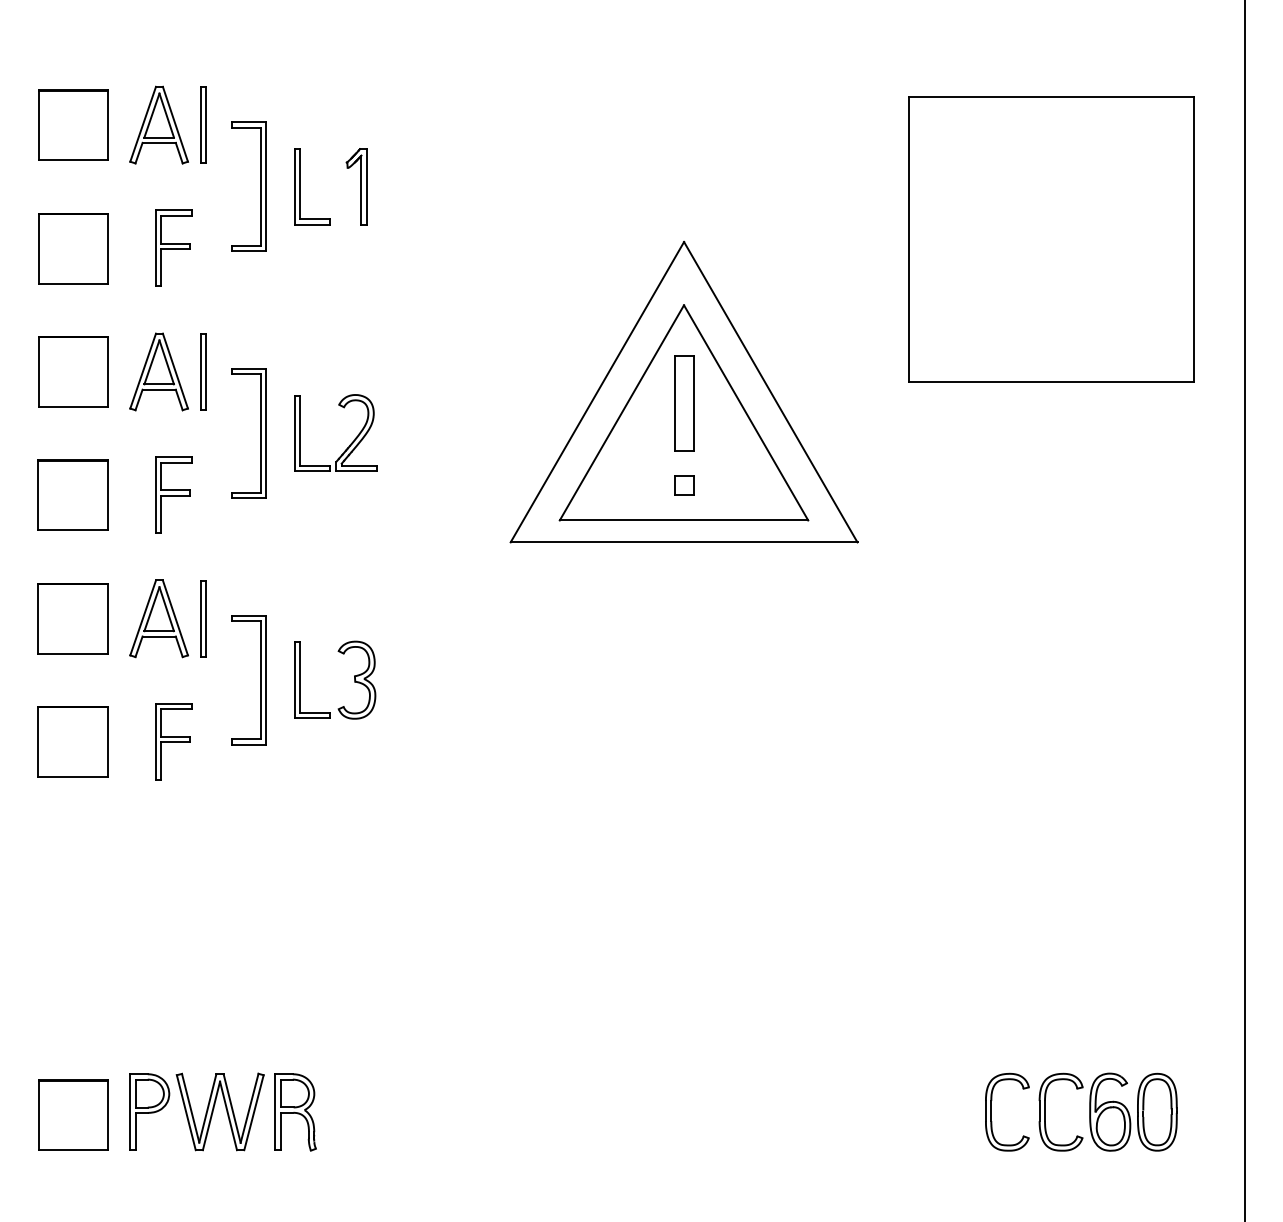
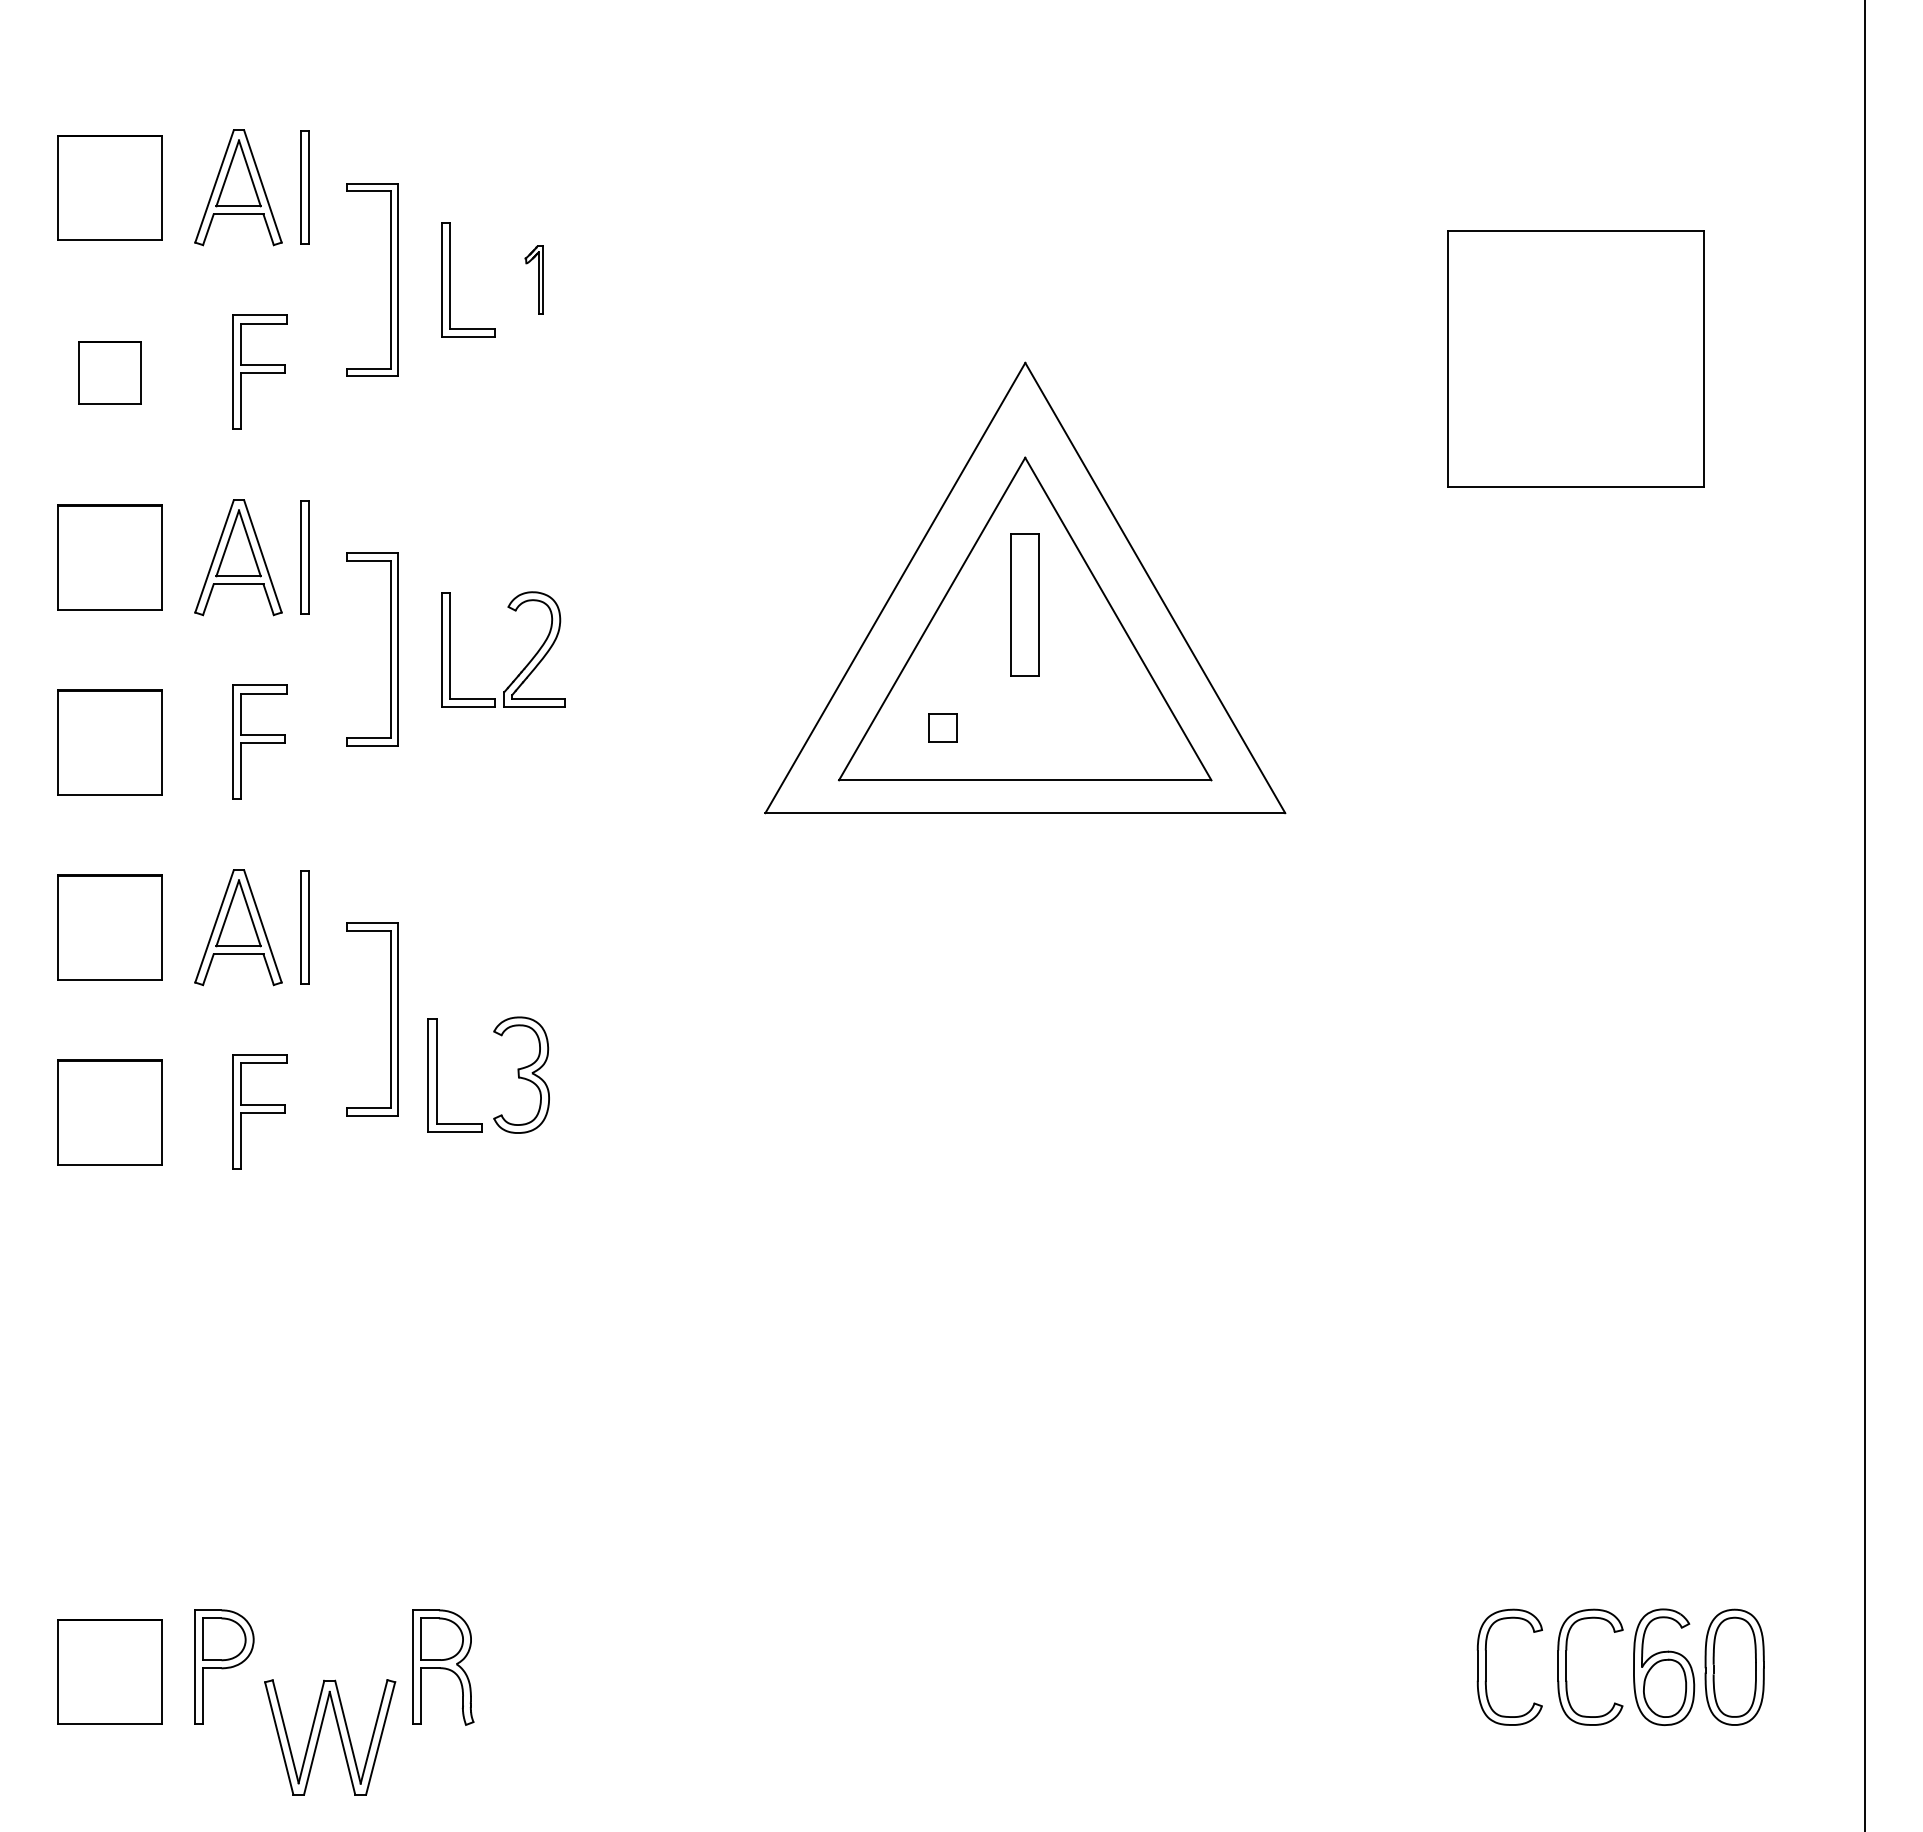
part: (356, 186) -> (534, 279), size x0.6
part: (1051, 239) -> (1576, 359), size x0.6
part: (73, 248) -> (110, 372), size x0.6
part: (684, 485) -> (943, 727), moved
part: (354, 679) -> (517, 1074), moved
part: (219, 1111) -> (328, 1736), moved

